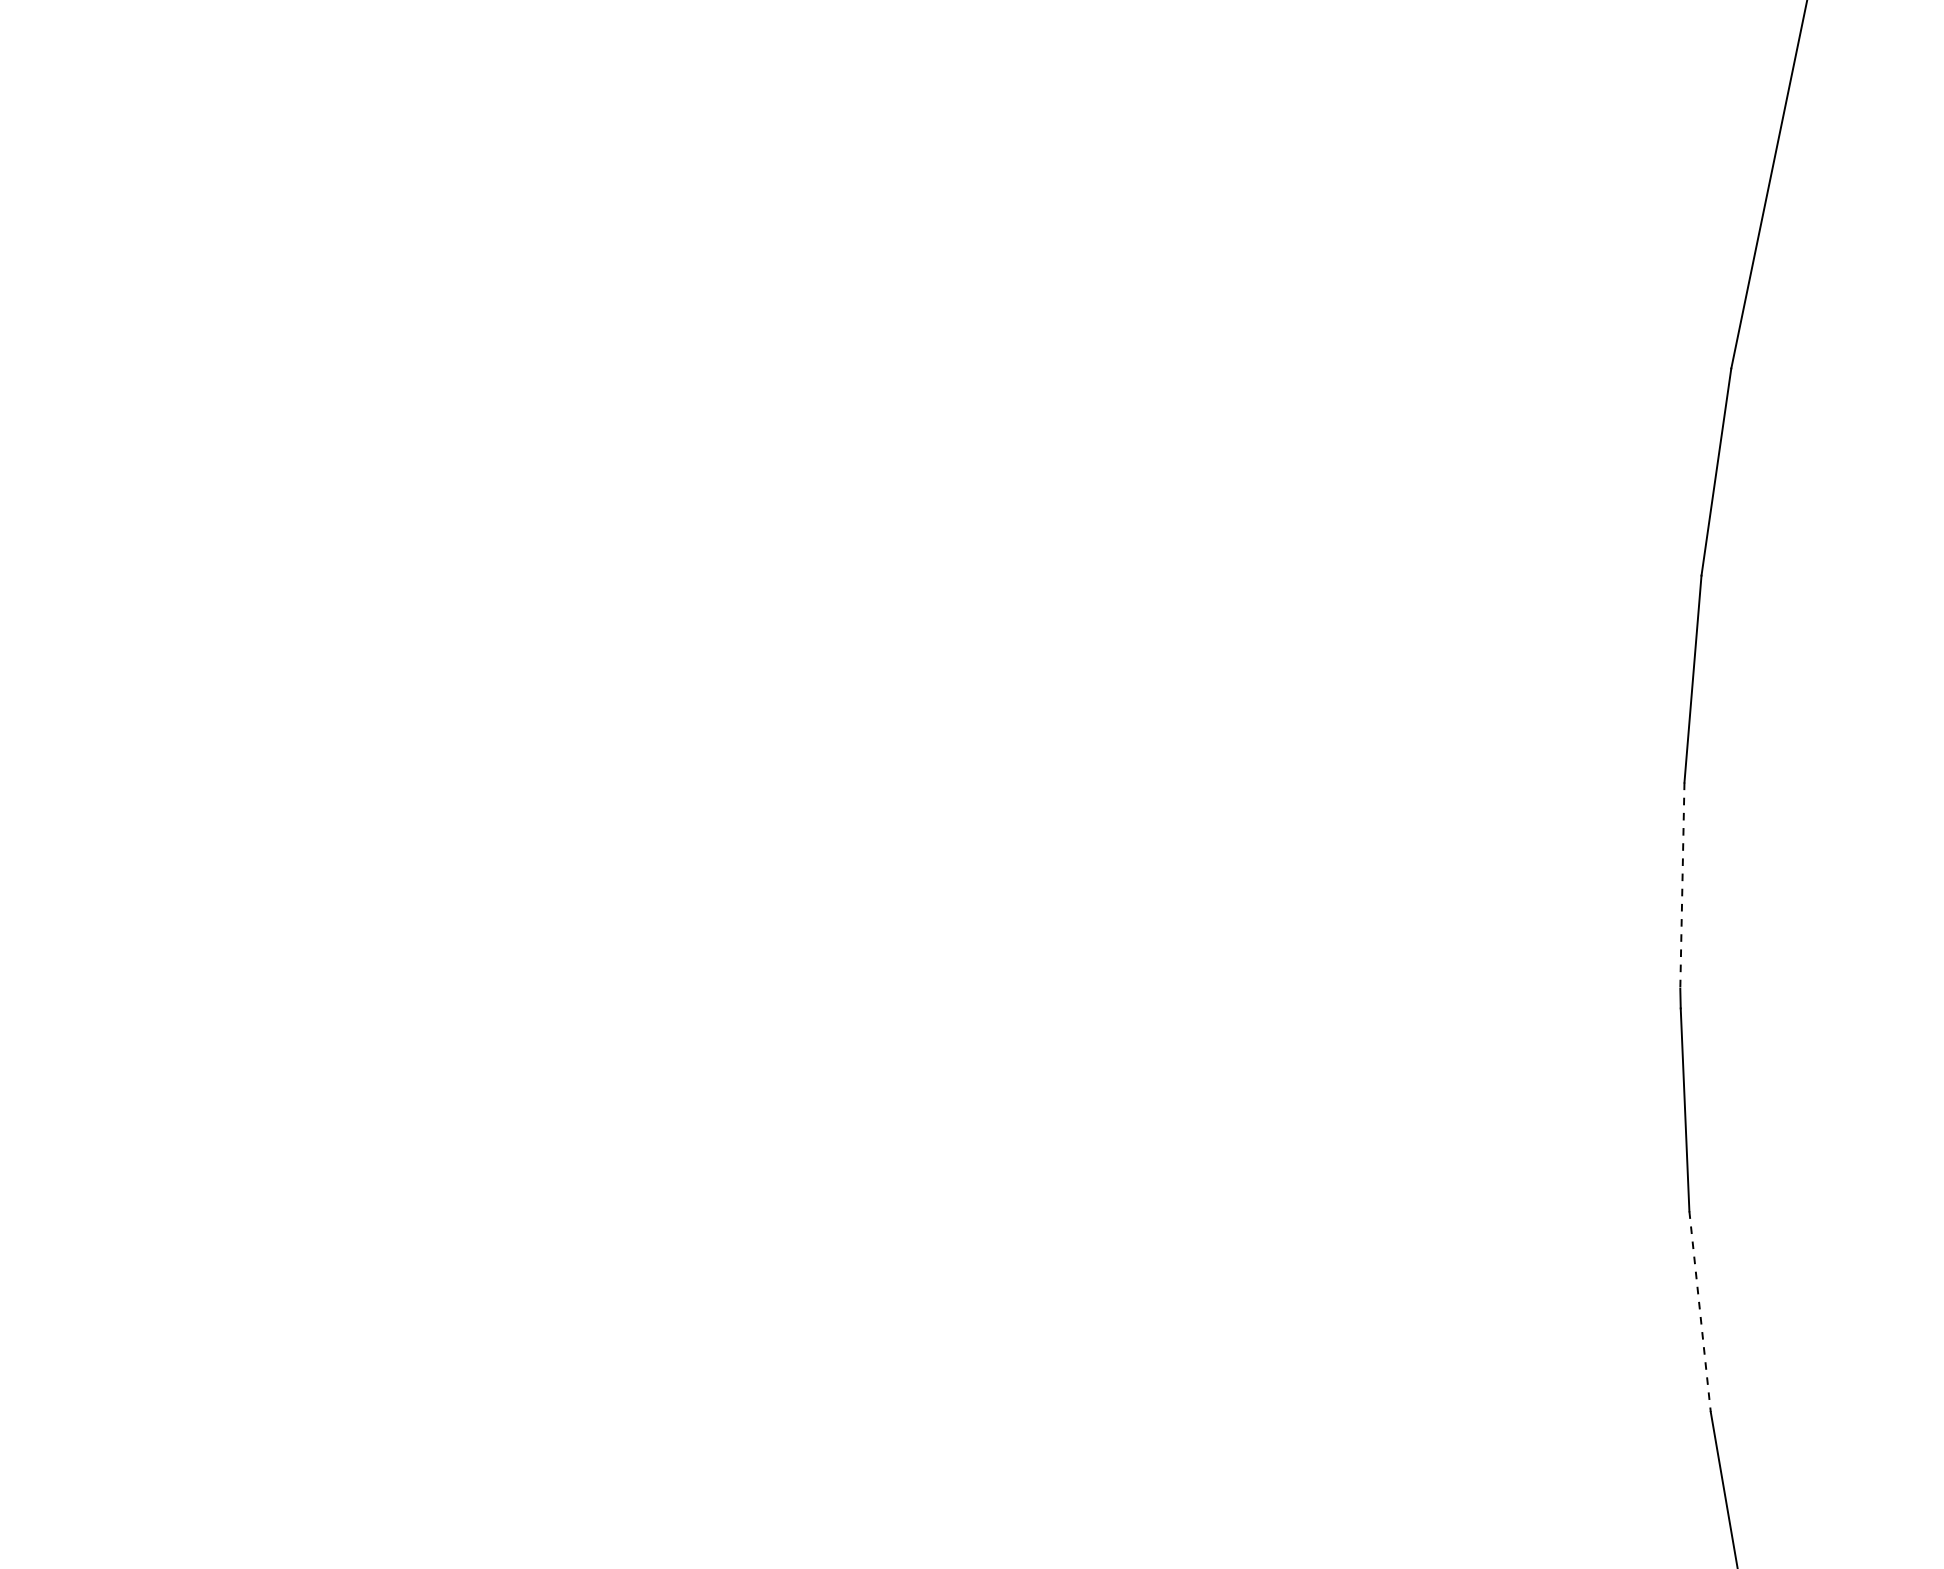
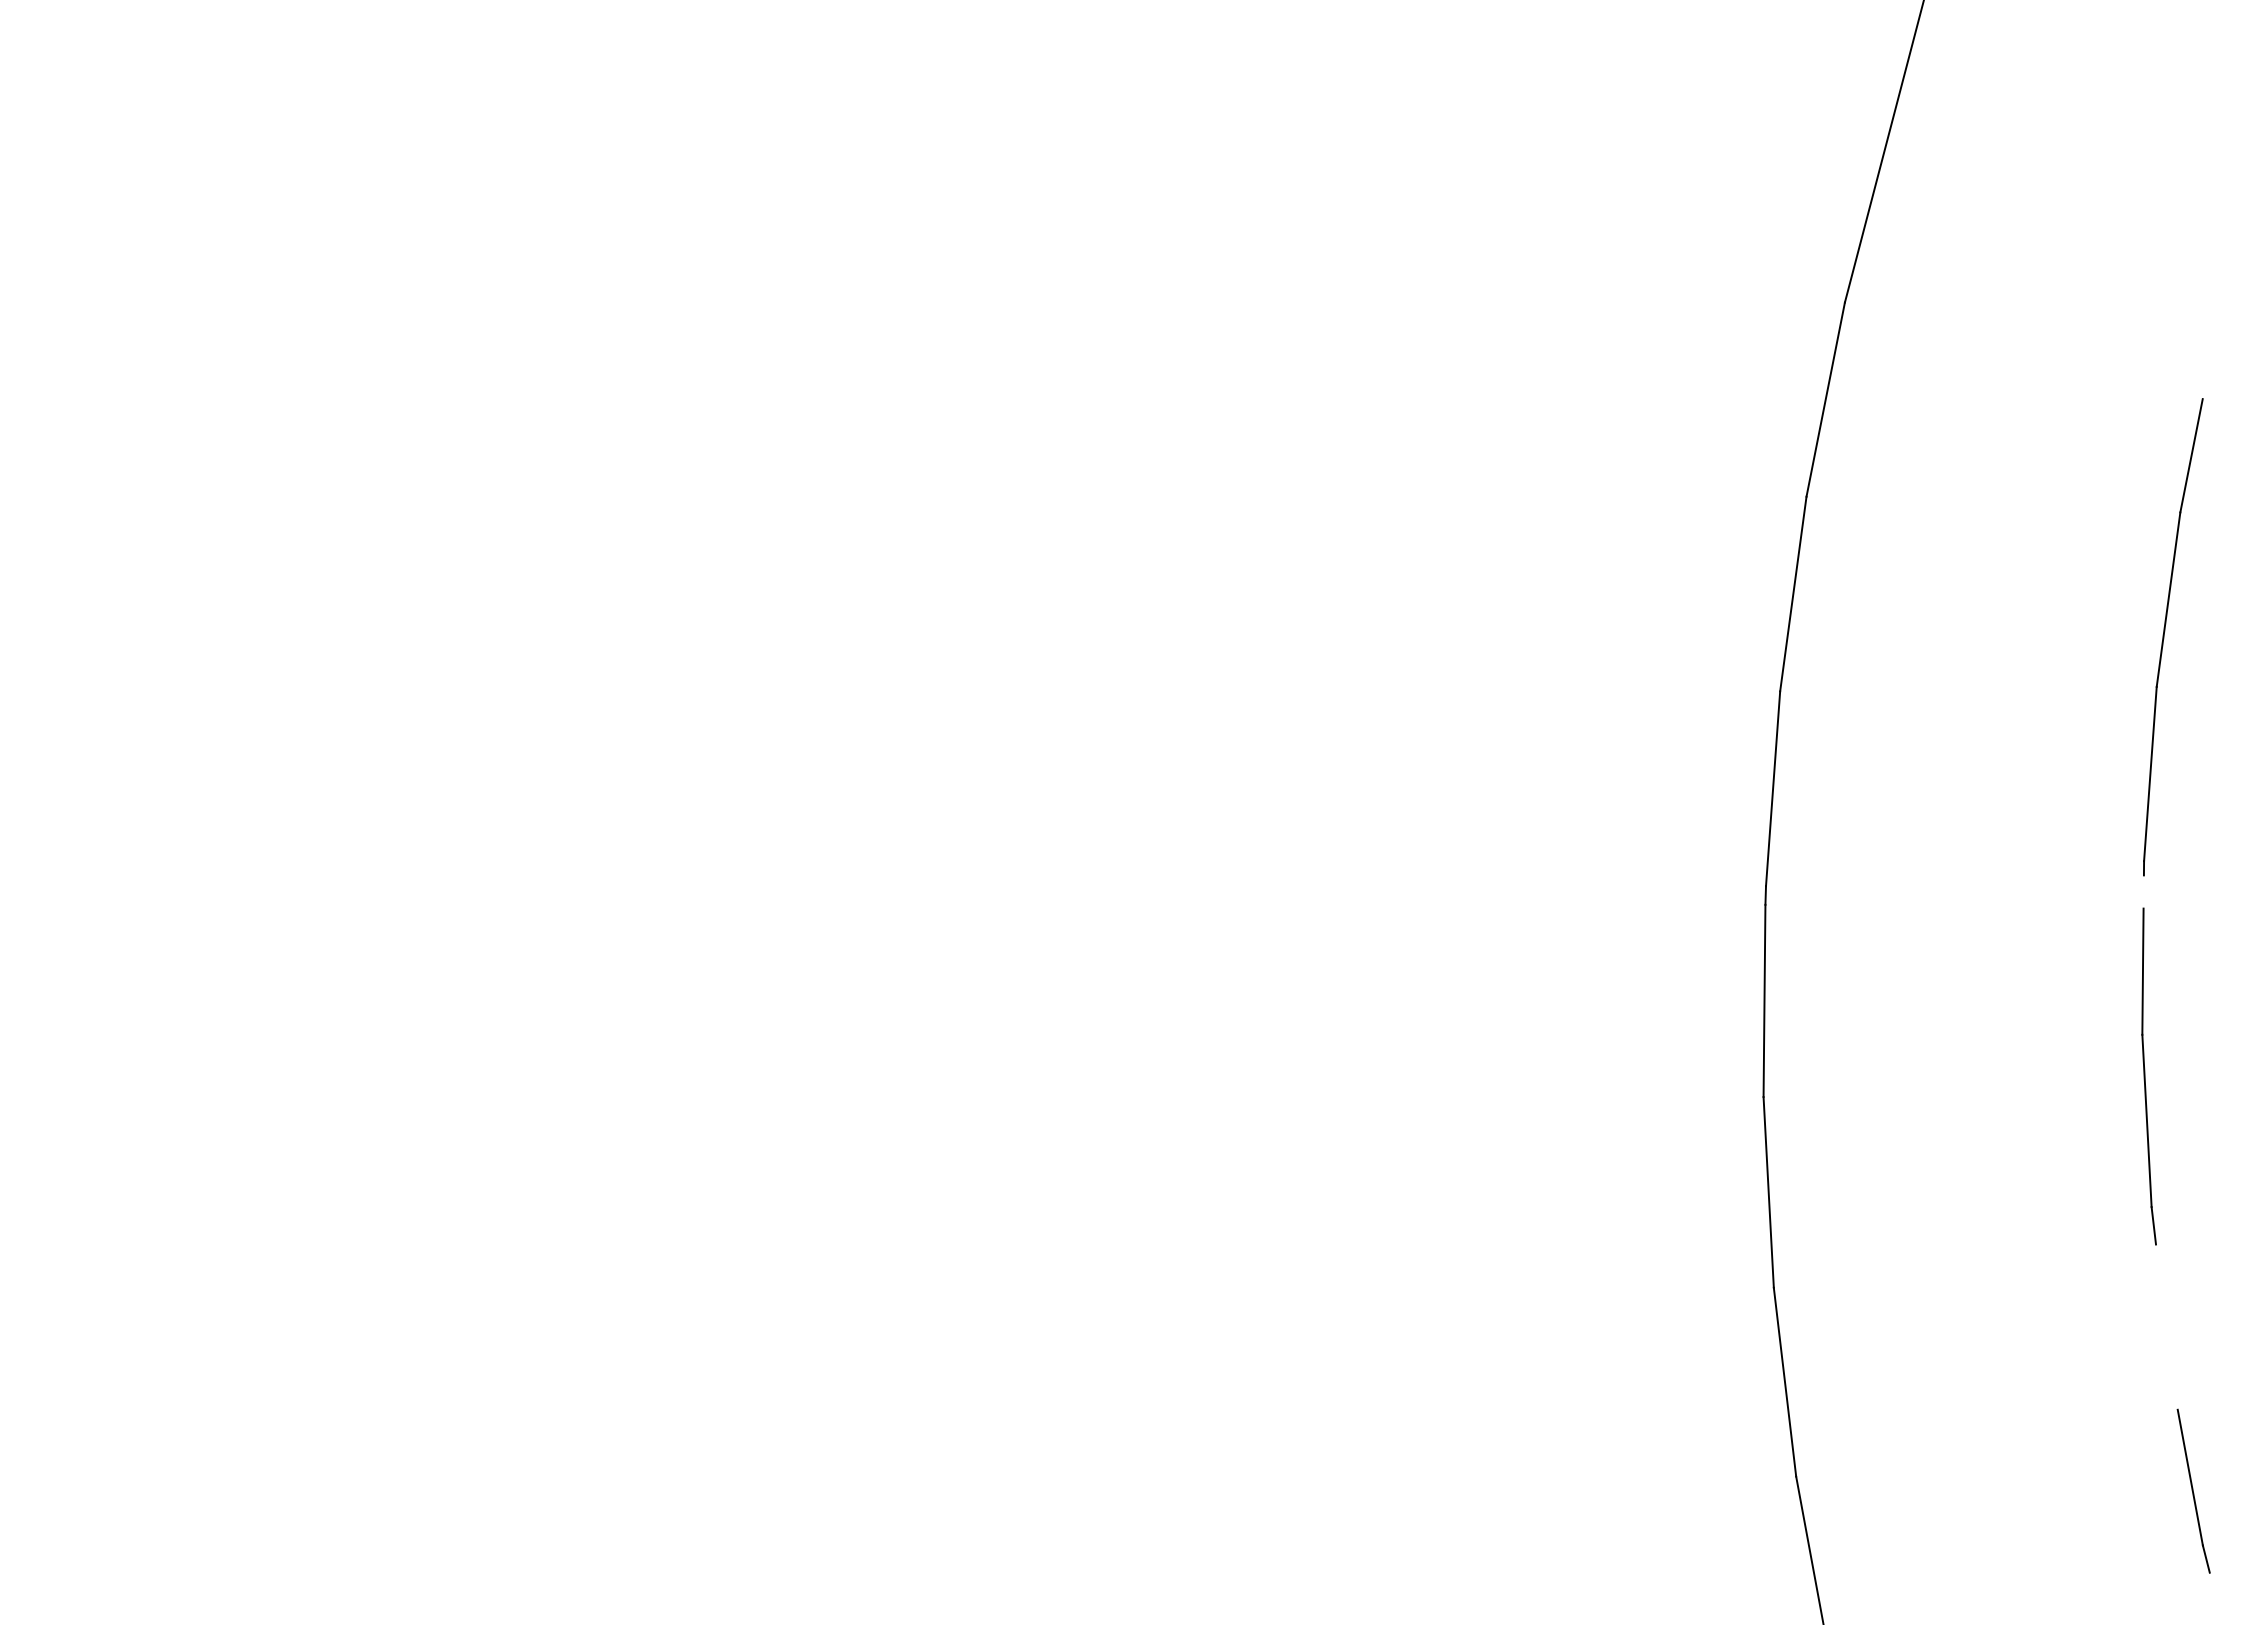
line: (1682, 885) -> (1773, 788), dashed -> solid
line: (1699, 1311) -> (1768, 1192), dashed -> solid

